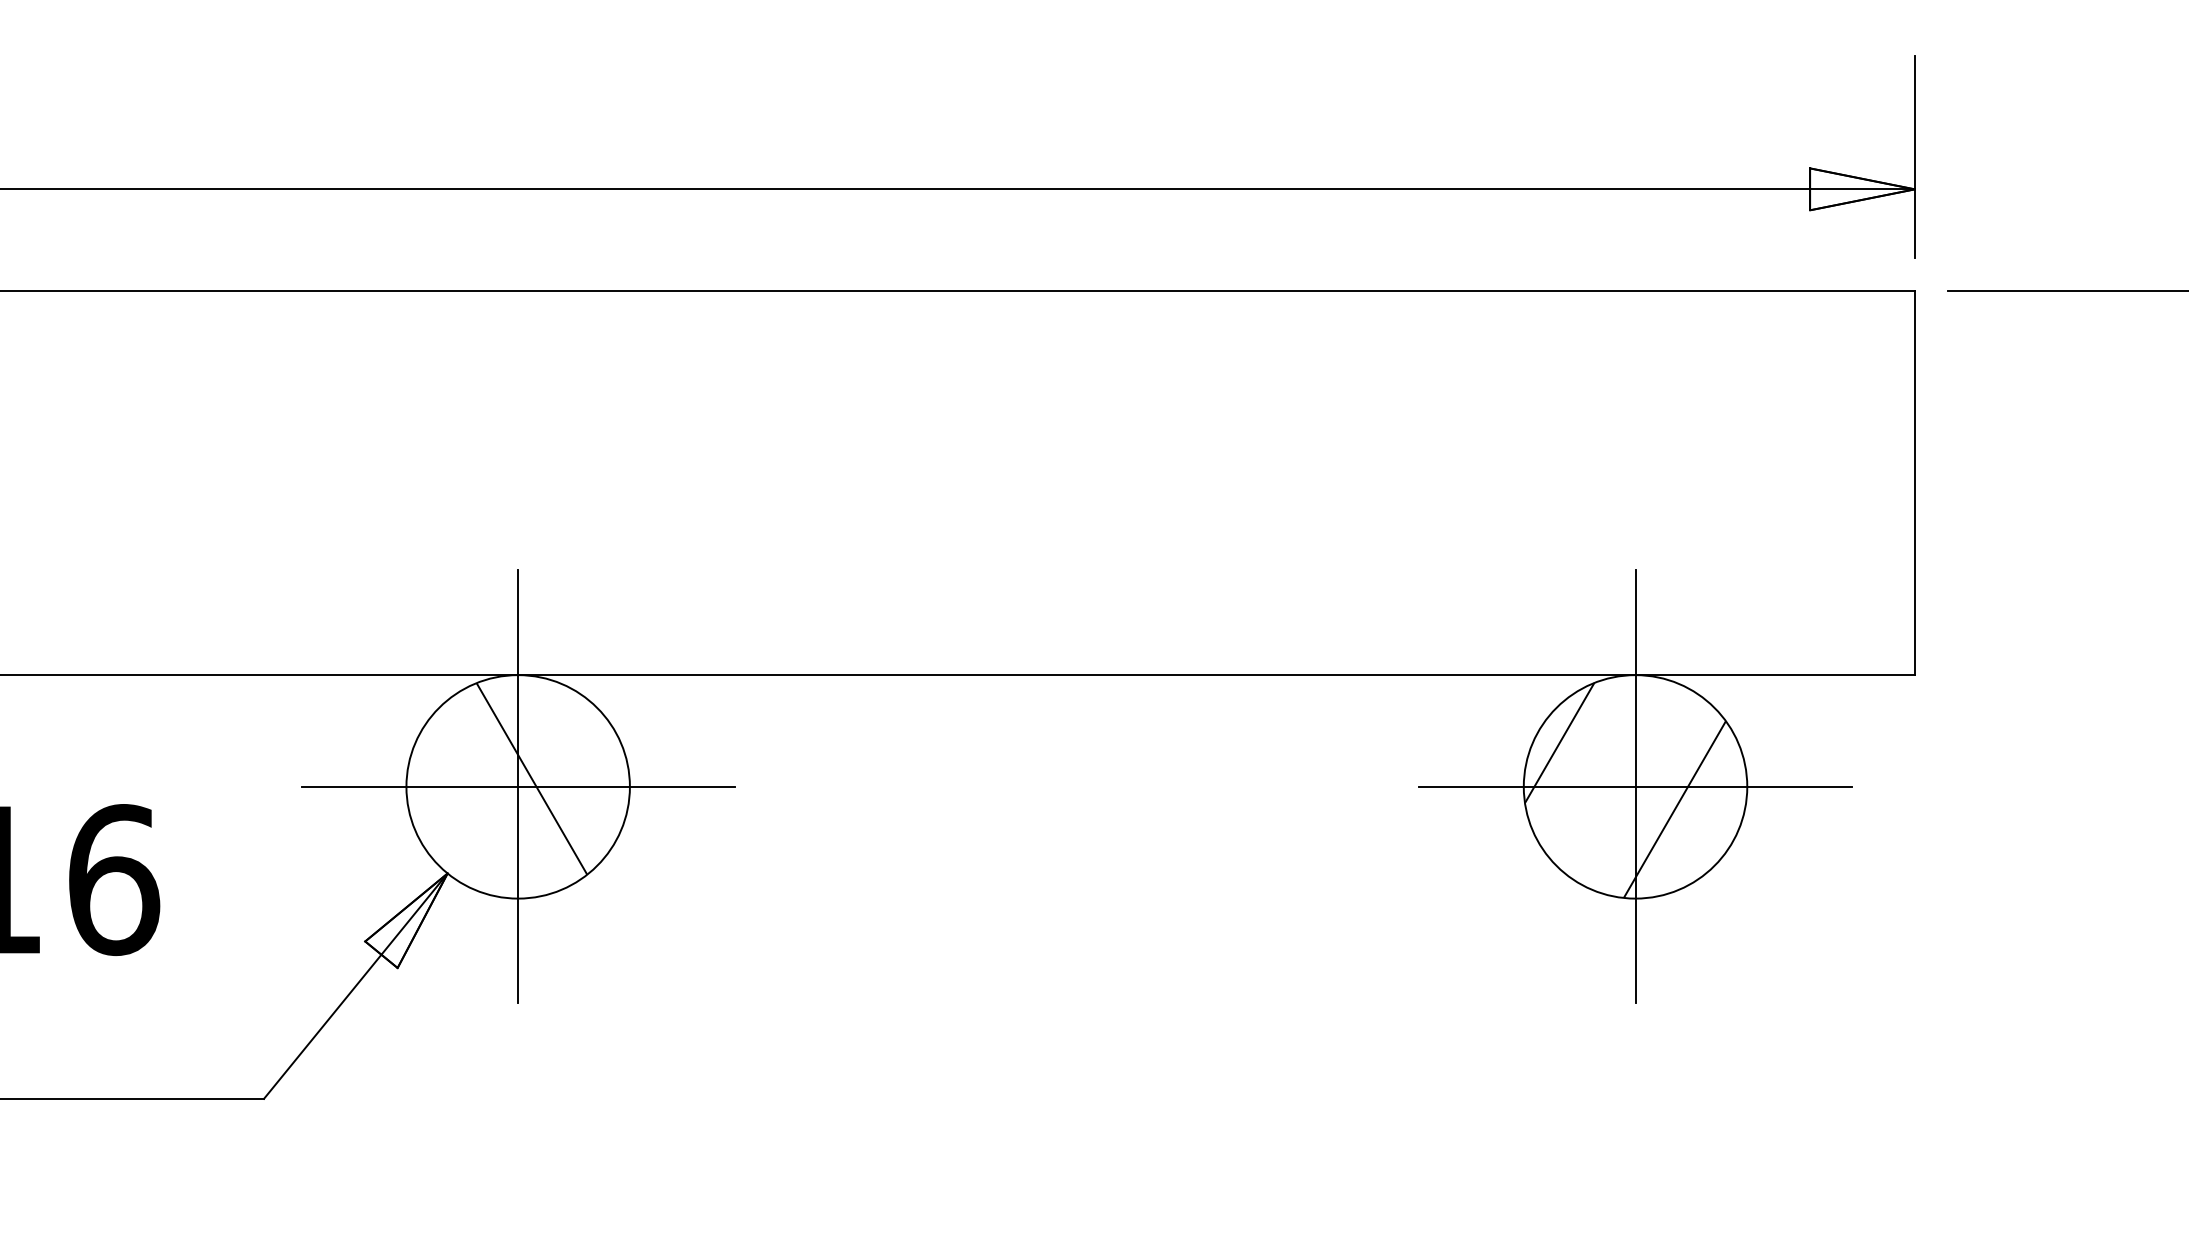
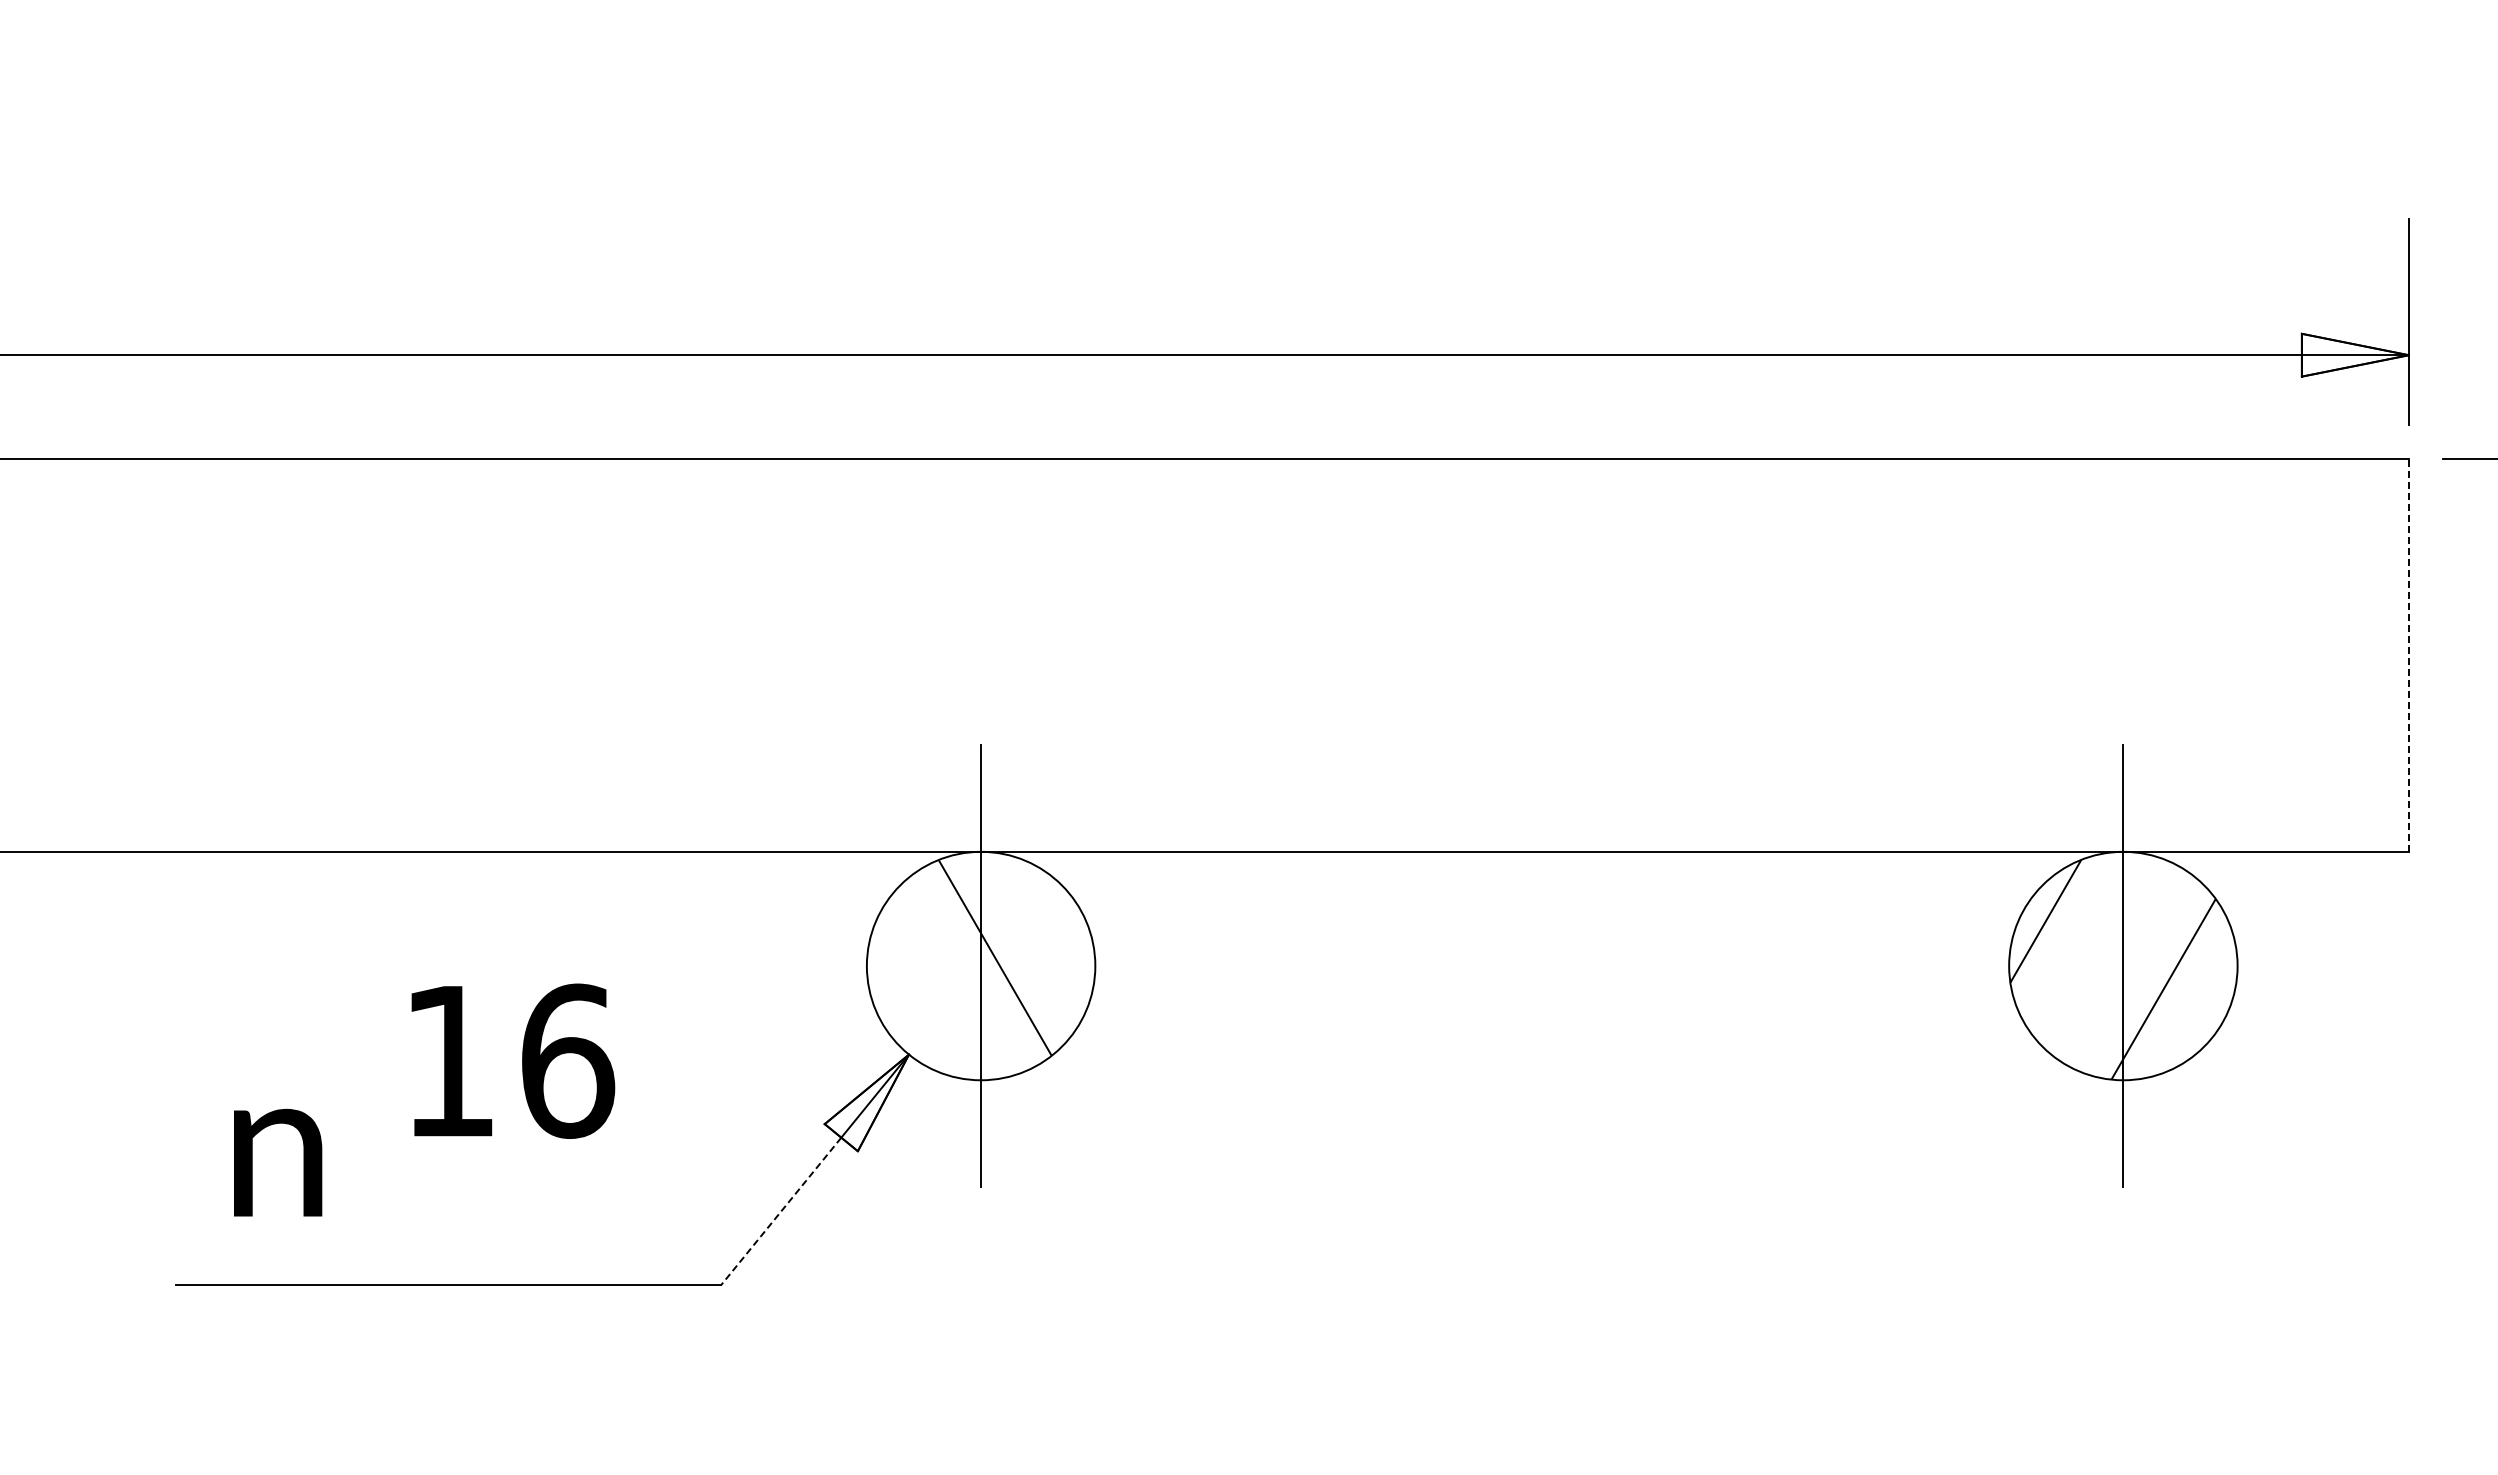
line: (1914, 483) -> (2408, 655), solid -> dashed
line: (517, 787) -> (980, 966), removed
line: (1635, 787) -> (2123, 966), removed
line: (321, 1026) -> (780, 1211), solid -> dashed

